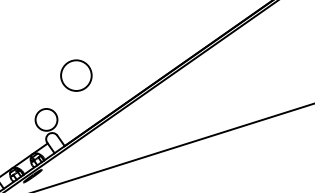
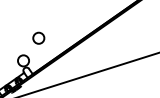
circle: (75, 73) -> (38, 37), size x0.71

